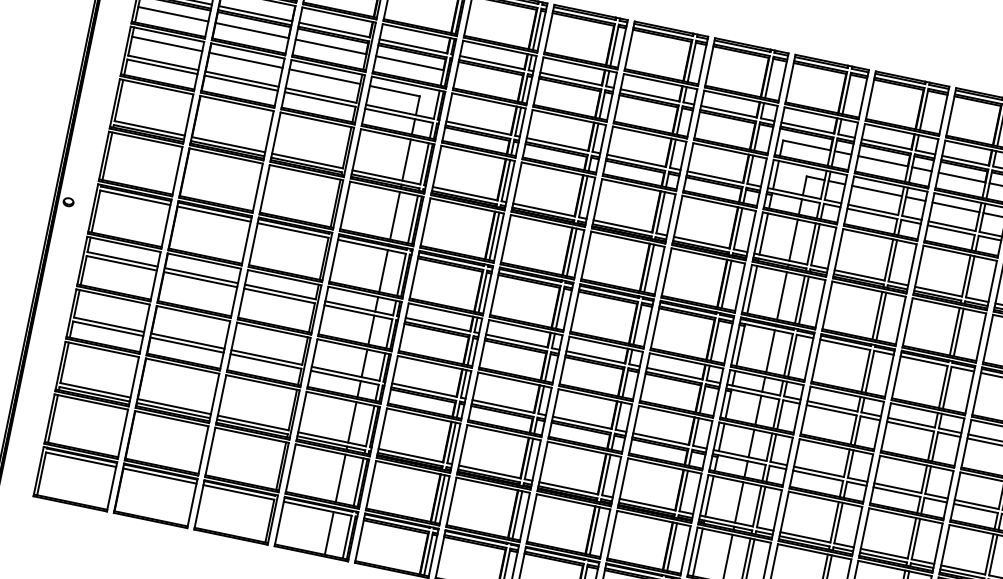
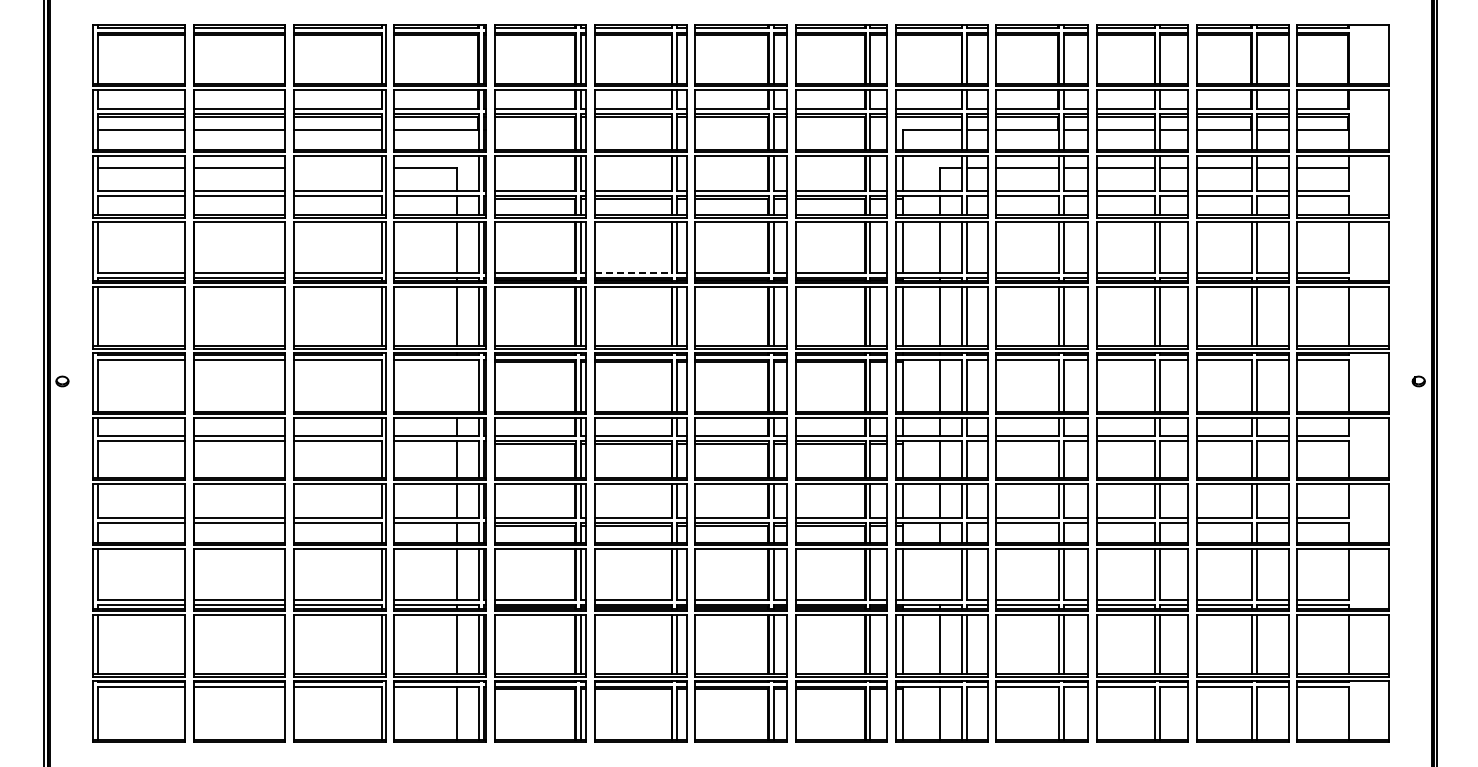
line: (325, 76) -> (338, 167), removed
line: (544, 209) -> (633, 272), solid -> dashed
line: (383, 270) -> (456, 385), removed
line: (739, 502) -> (939, 574), removed

